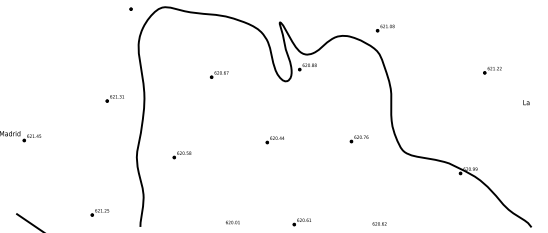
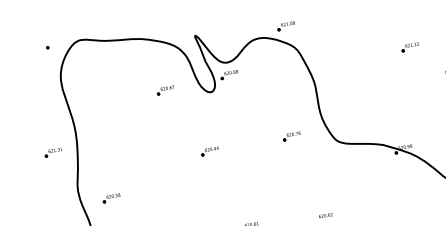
part: (384, 28) -> (285, 26), moved
part: (219, 74) -> (165, 90), moved
part: (114, 98) -> (53, 152), moved
part: (181, 155) -> (111, 198), moved

